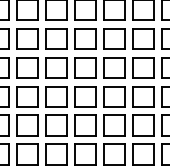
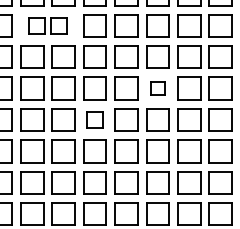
part: (41, 38) -> (47, 25), size x0.7
part: (143, 96) -> (157, 88), size x0.6
part: (85, 125) -> (94, 119), size x0.7

